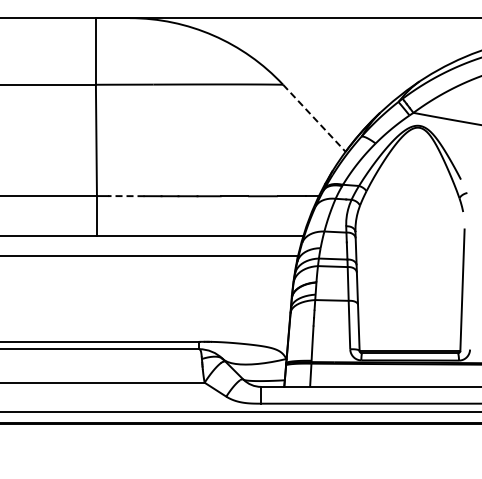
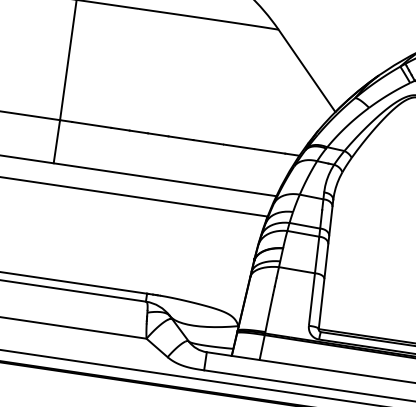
line: (314, 118) -> (307, 71), dashed -> solid
line: (125, 196) -> (90, 125), dashed -> solid

